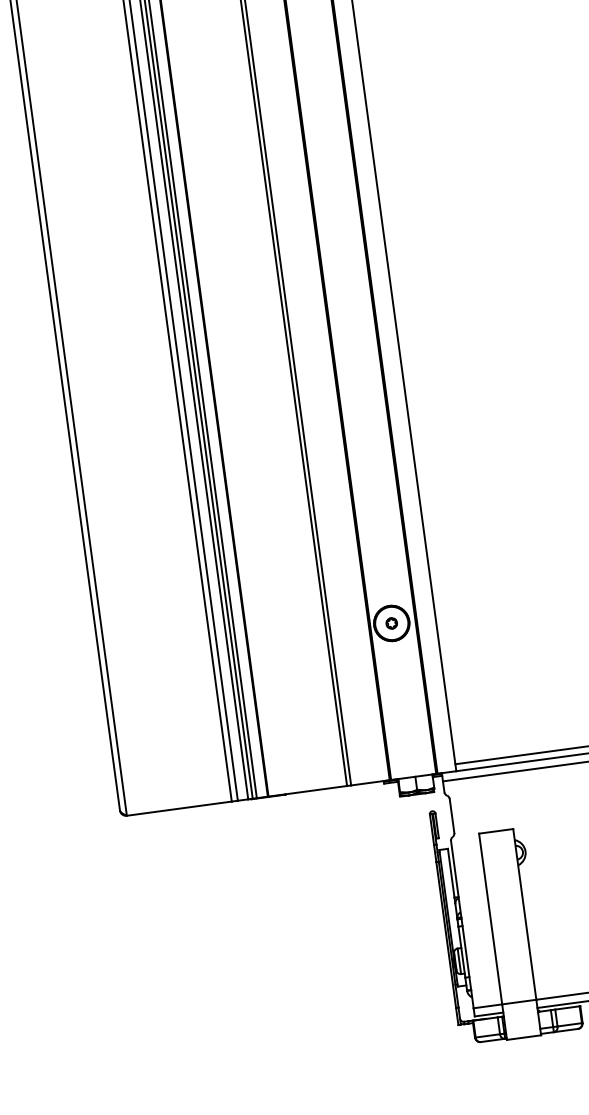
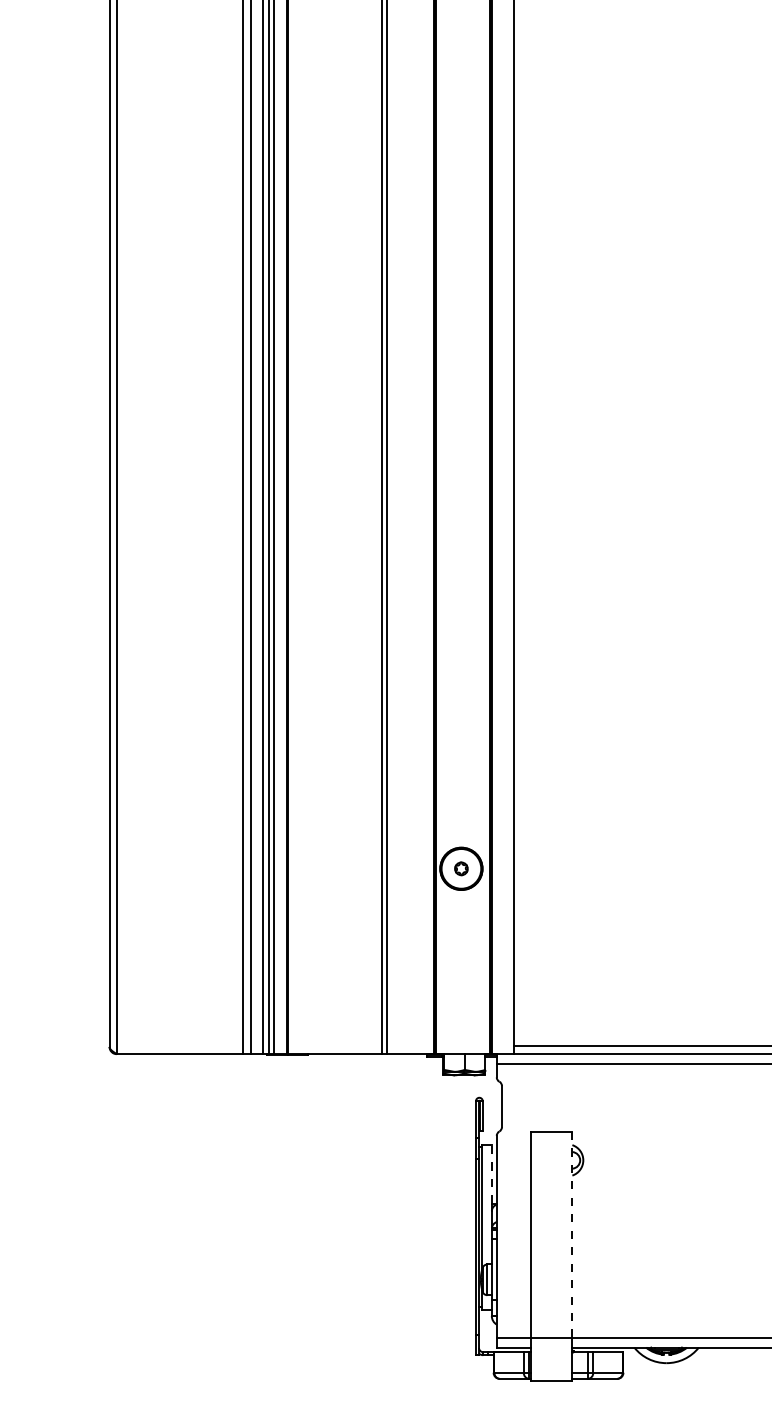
line: (450, 872) -> (491, 1173), solid -> dashed
line: (524, 914) -> (572, 1234), solid -> dashed

